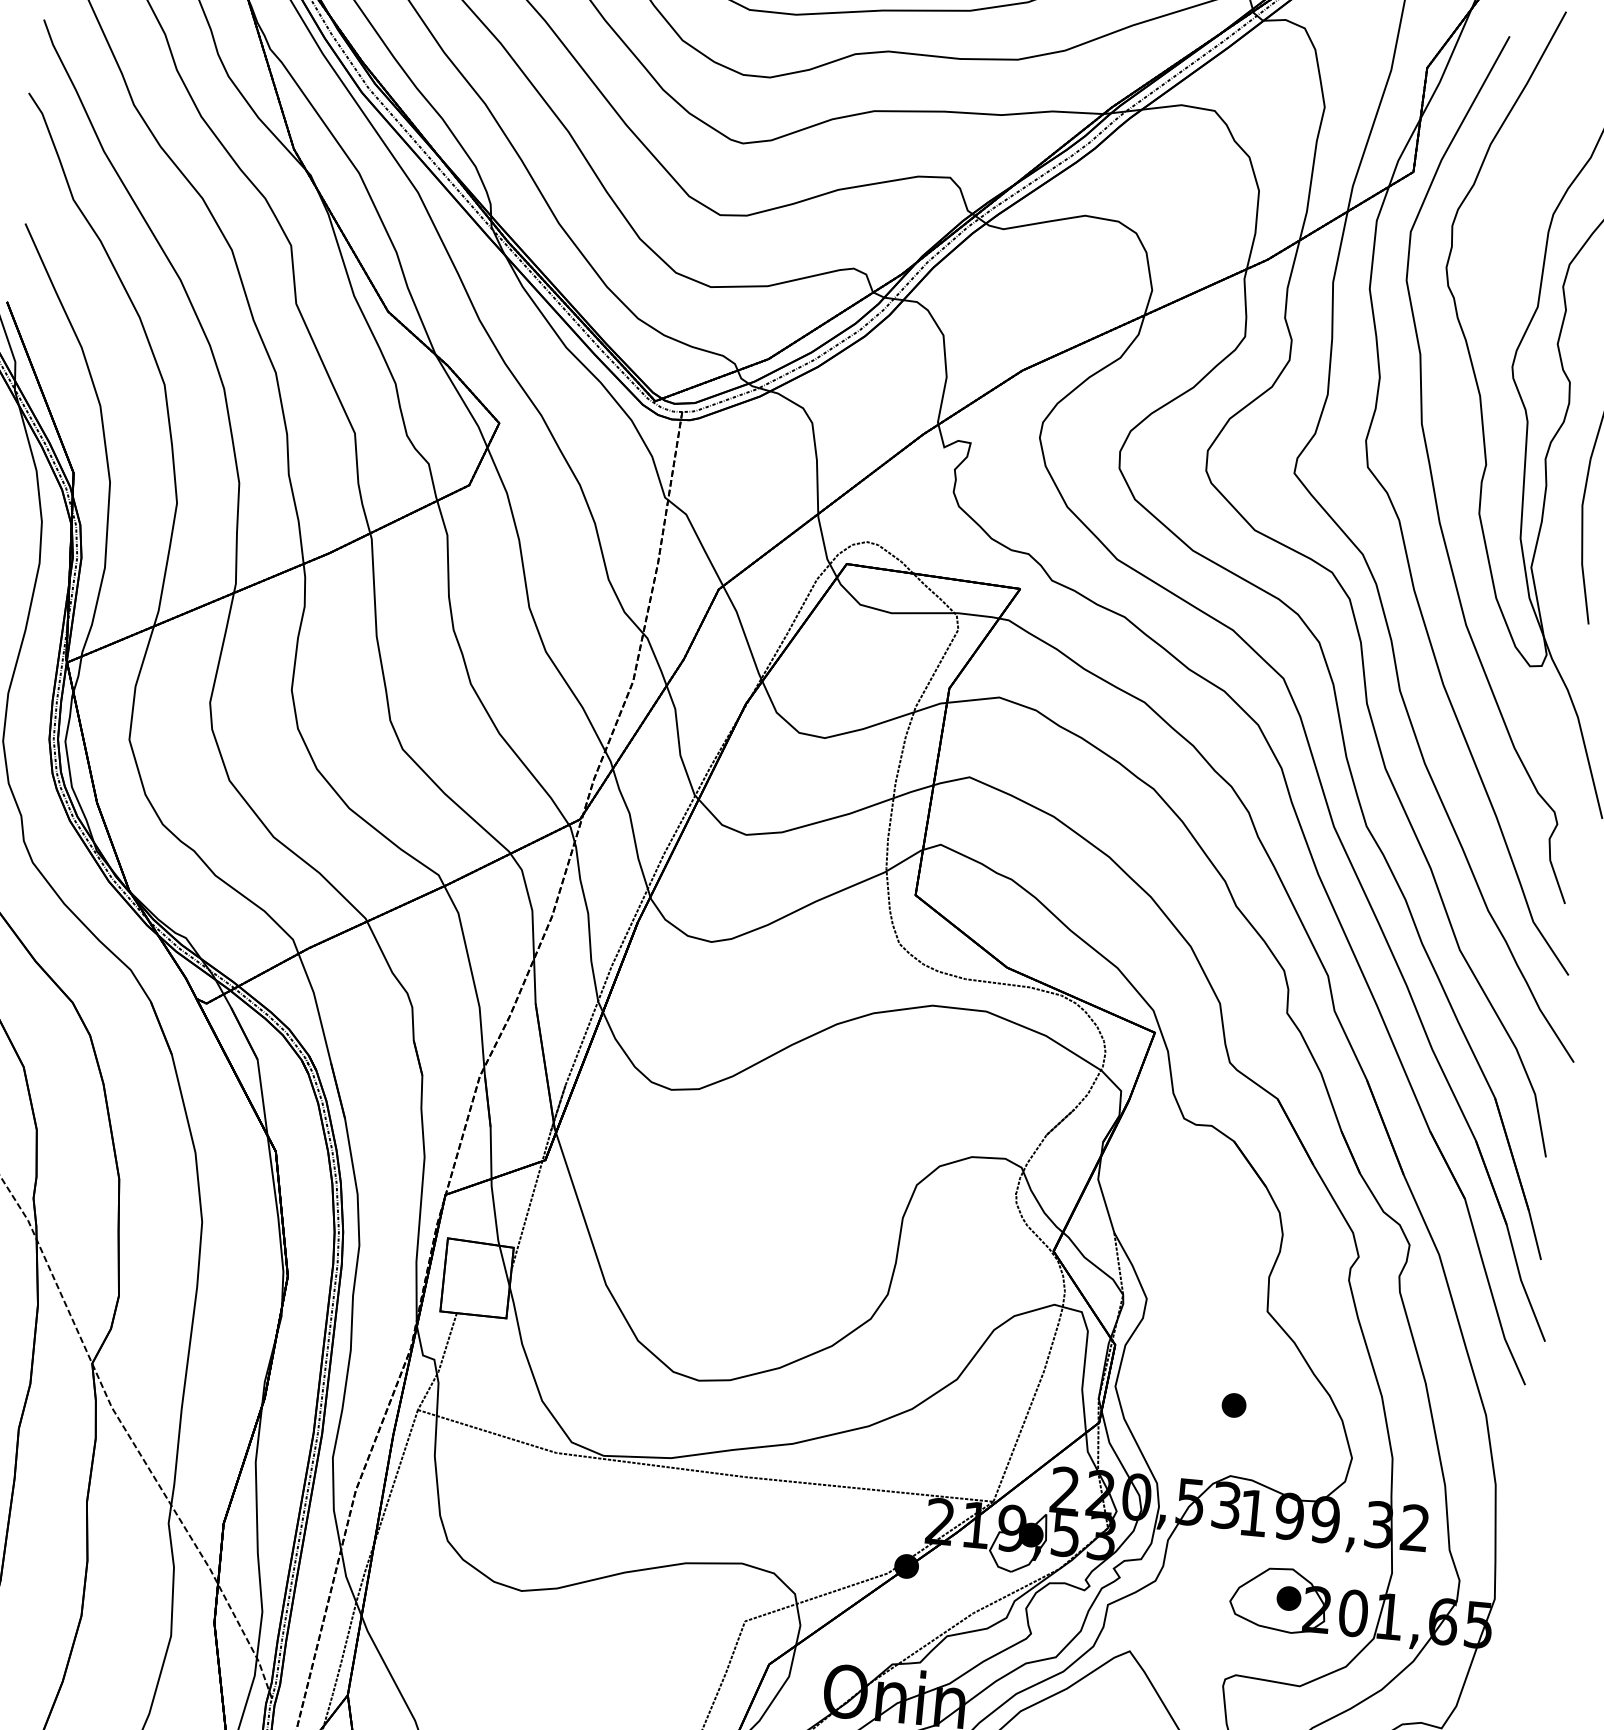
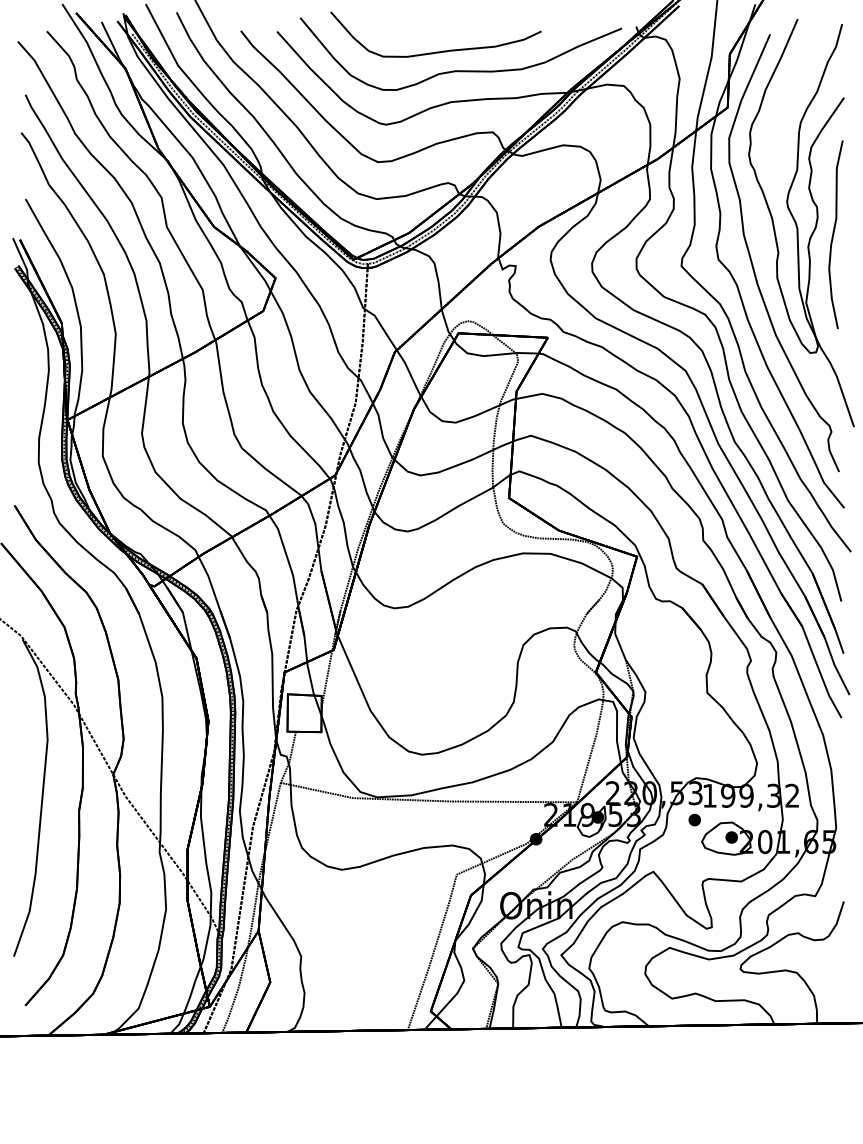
part: (1233, 1404) -> (694, 819), moved

